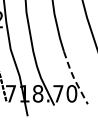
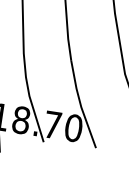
line: (73, 78) -> (79, 104), dashed -> solid

